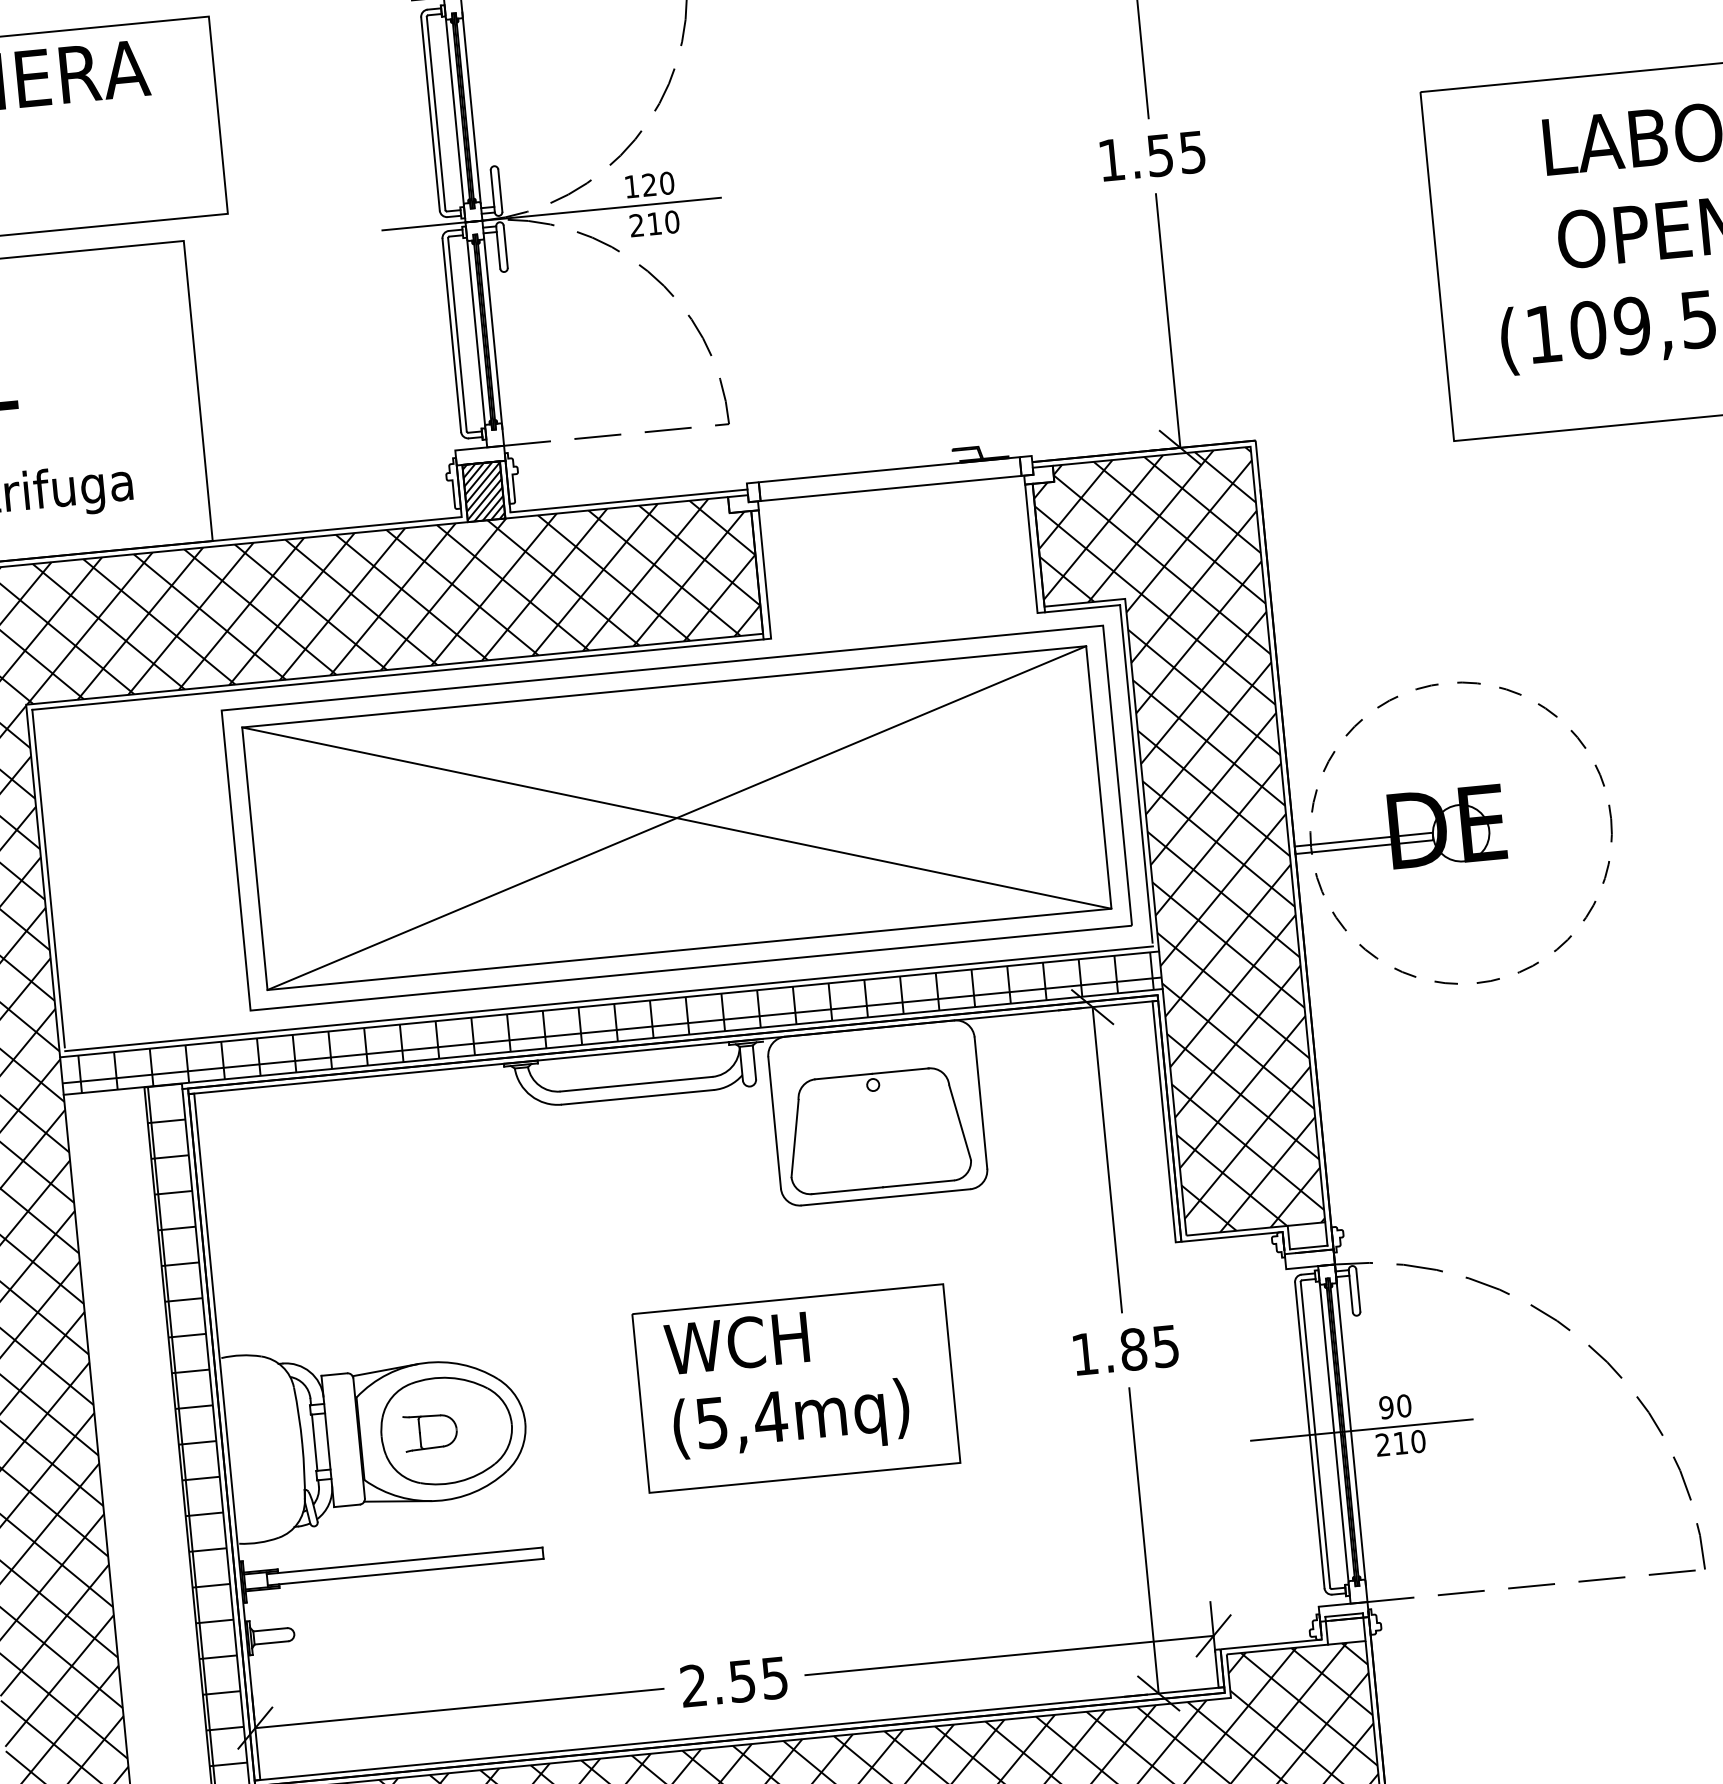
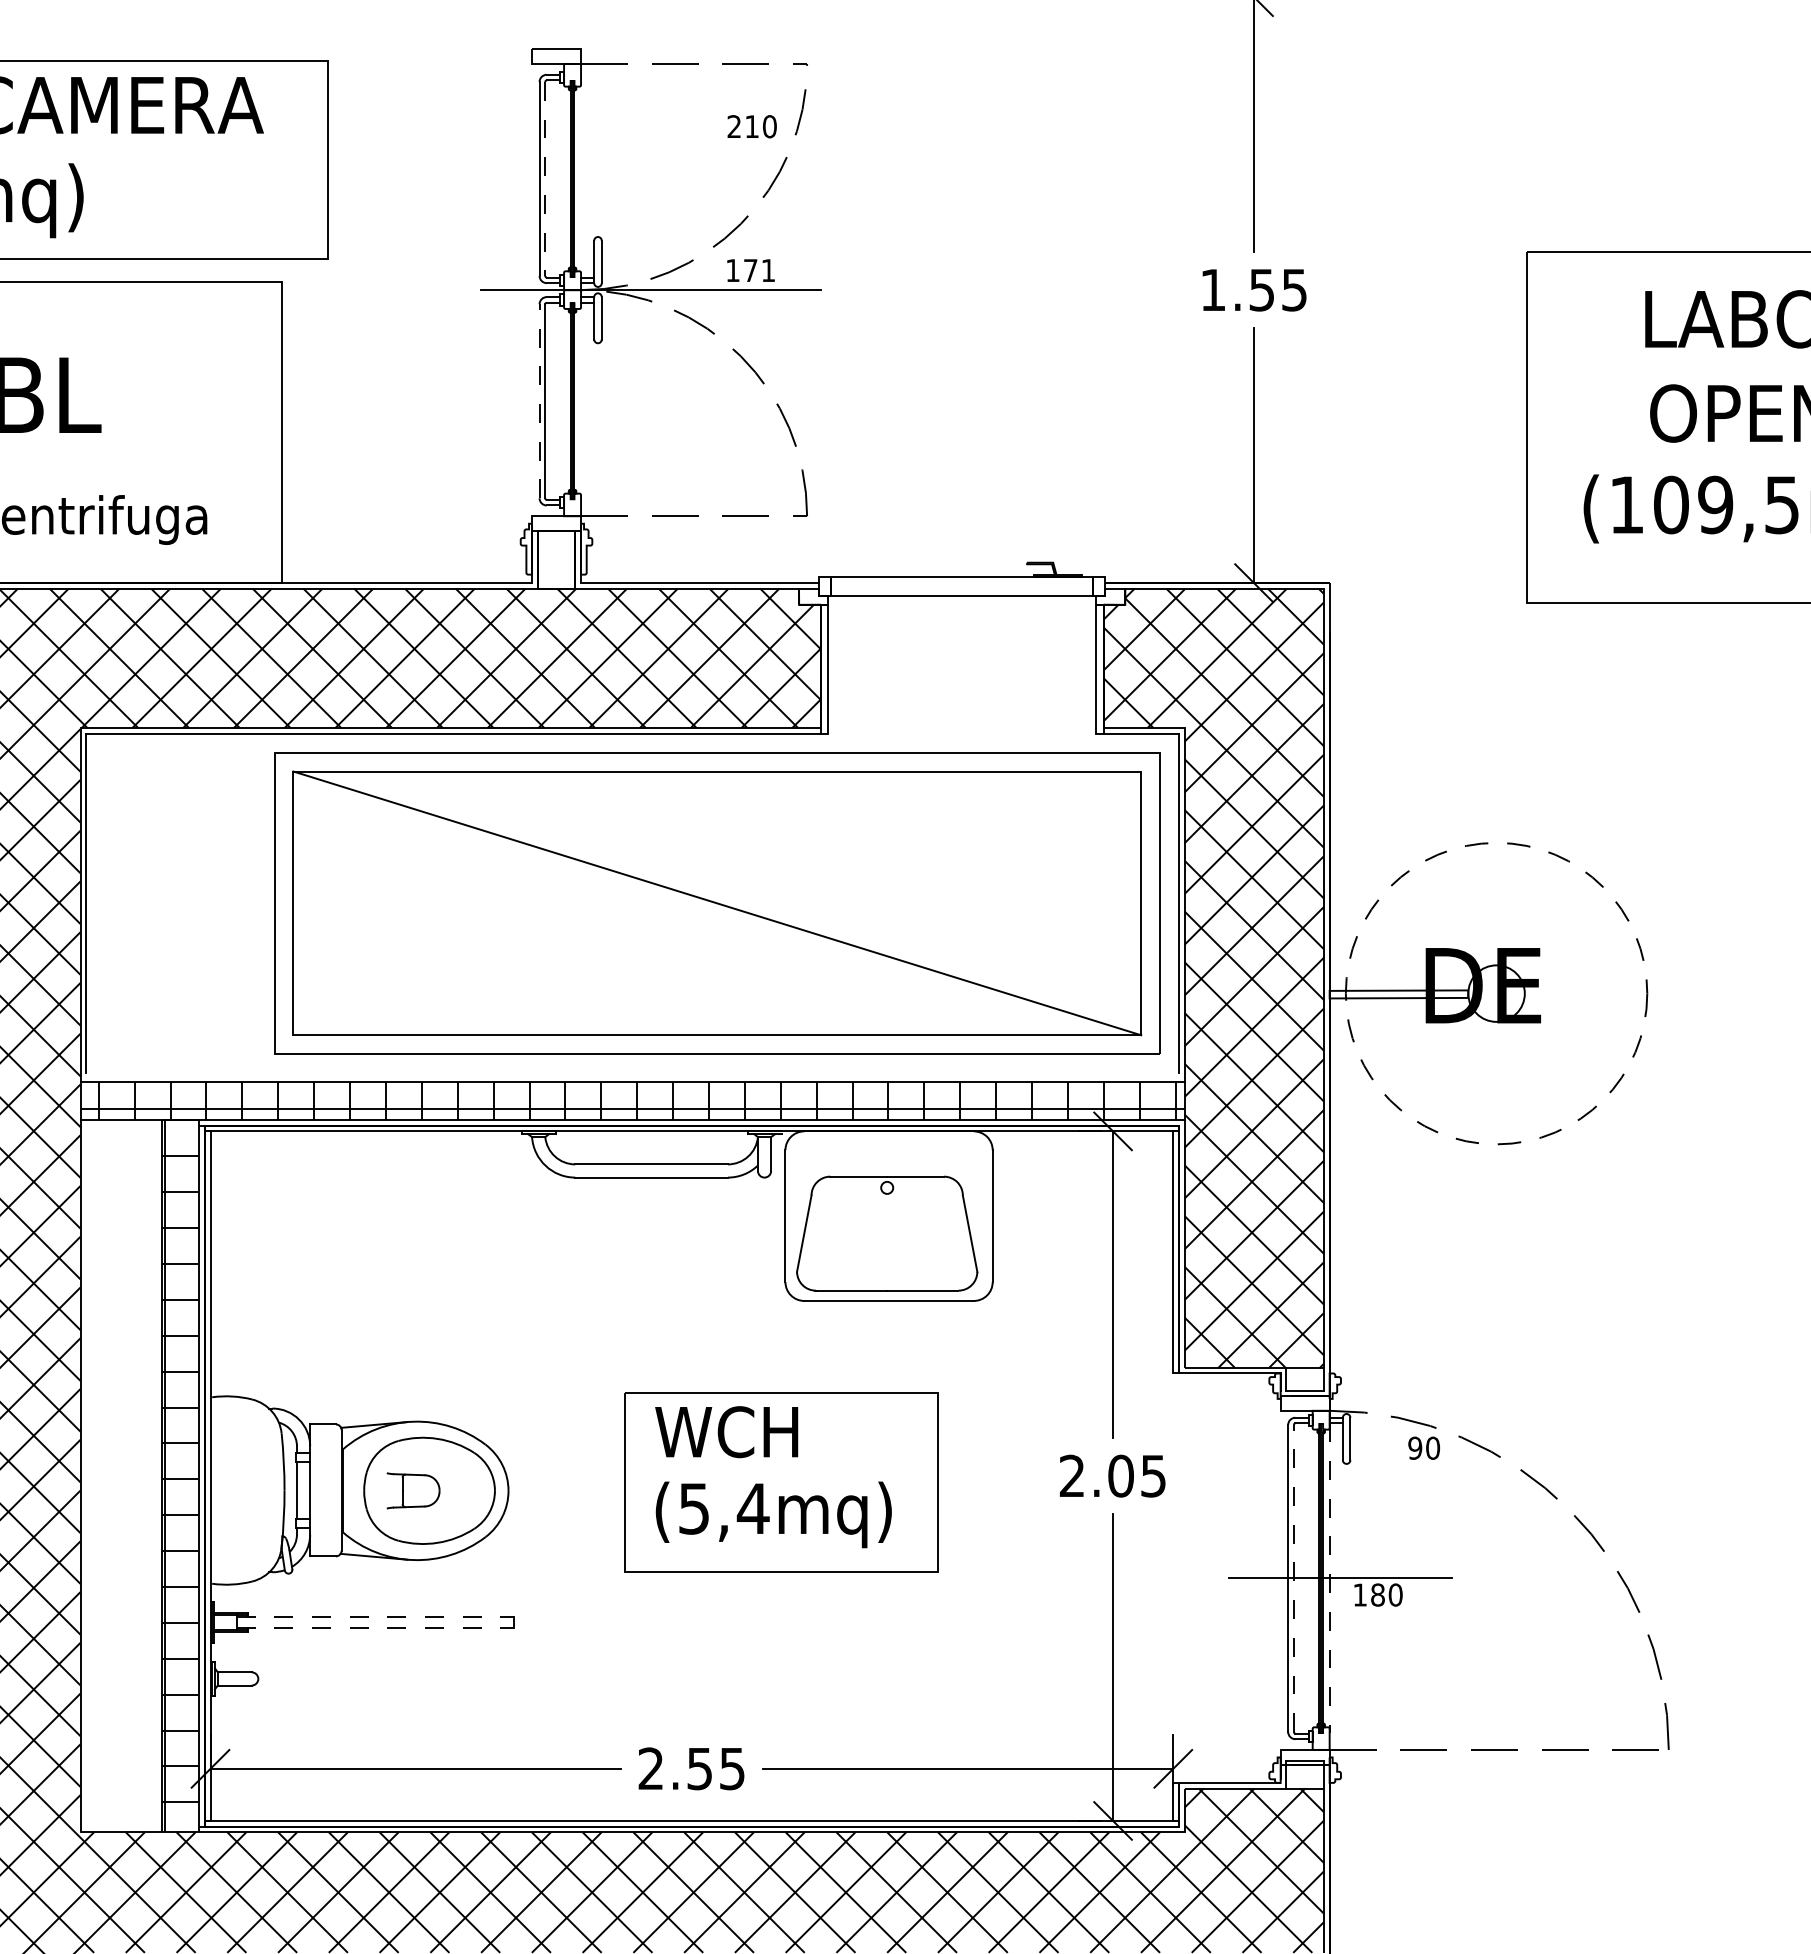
line: (471, 107) -> (581, 176), removed
line: (455, 111) -> (564, 178), removed
line: (436, 114) -> (545, 179), solid -> dashed
text: (658, 184) -> (759, 270), 120 -> 171
text: (653, 223) -> (751, 126), moved
line: (476, 333) -> (564, 401), removed
line: (493, 333) -> (581, 403), removed
line: (451, 334) -> (539, 400), solid -> dashed
hatch: (483, 491) -> (556, 559), removed
line: (677, 818) -> (717, 903), removed
line: (609, 998) -> (632, 1076), removed
text: (1109, 1351) -> (1096, 1475), 1.85 -> 2.05
text: (1395, 1406) -> (1424, 1447), moved
line: (1350, 1431) -> (1329, 1578), solid -> dashed
line: (1333, 1433) -> (1312, 1578), removed
line: (1315, 1434) -> (1293, 1578), solid -> dashed
text: (1391, 1443) -> (1368, 1594), 210 -> 180
line: (404, 1560) -> (375, 1616), solid -> dashed
line: (406, 1571) -> (375, 1627), solid -> dashed

